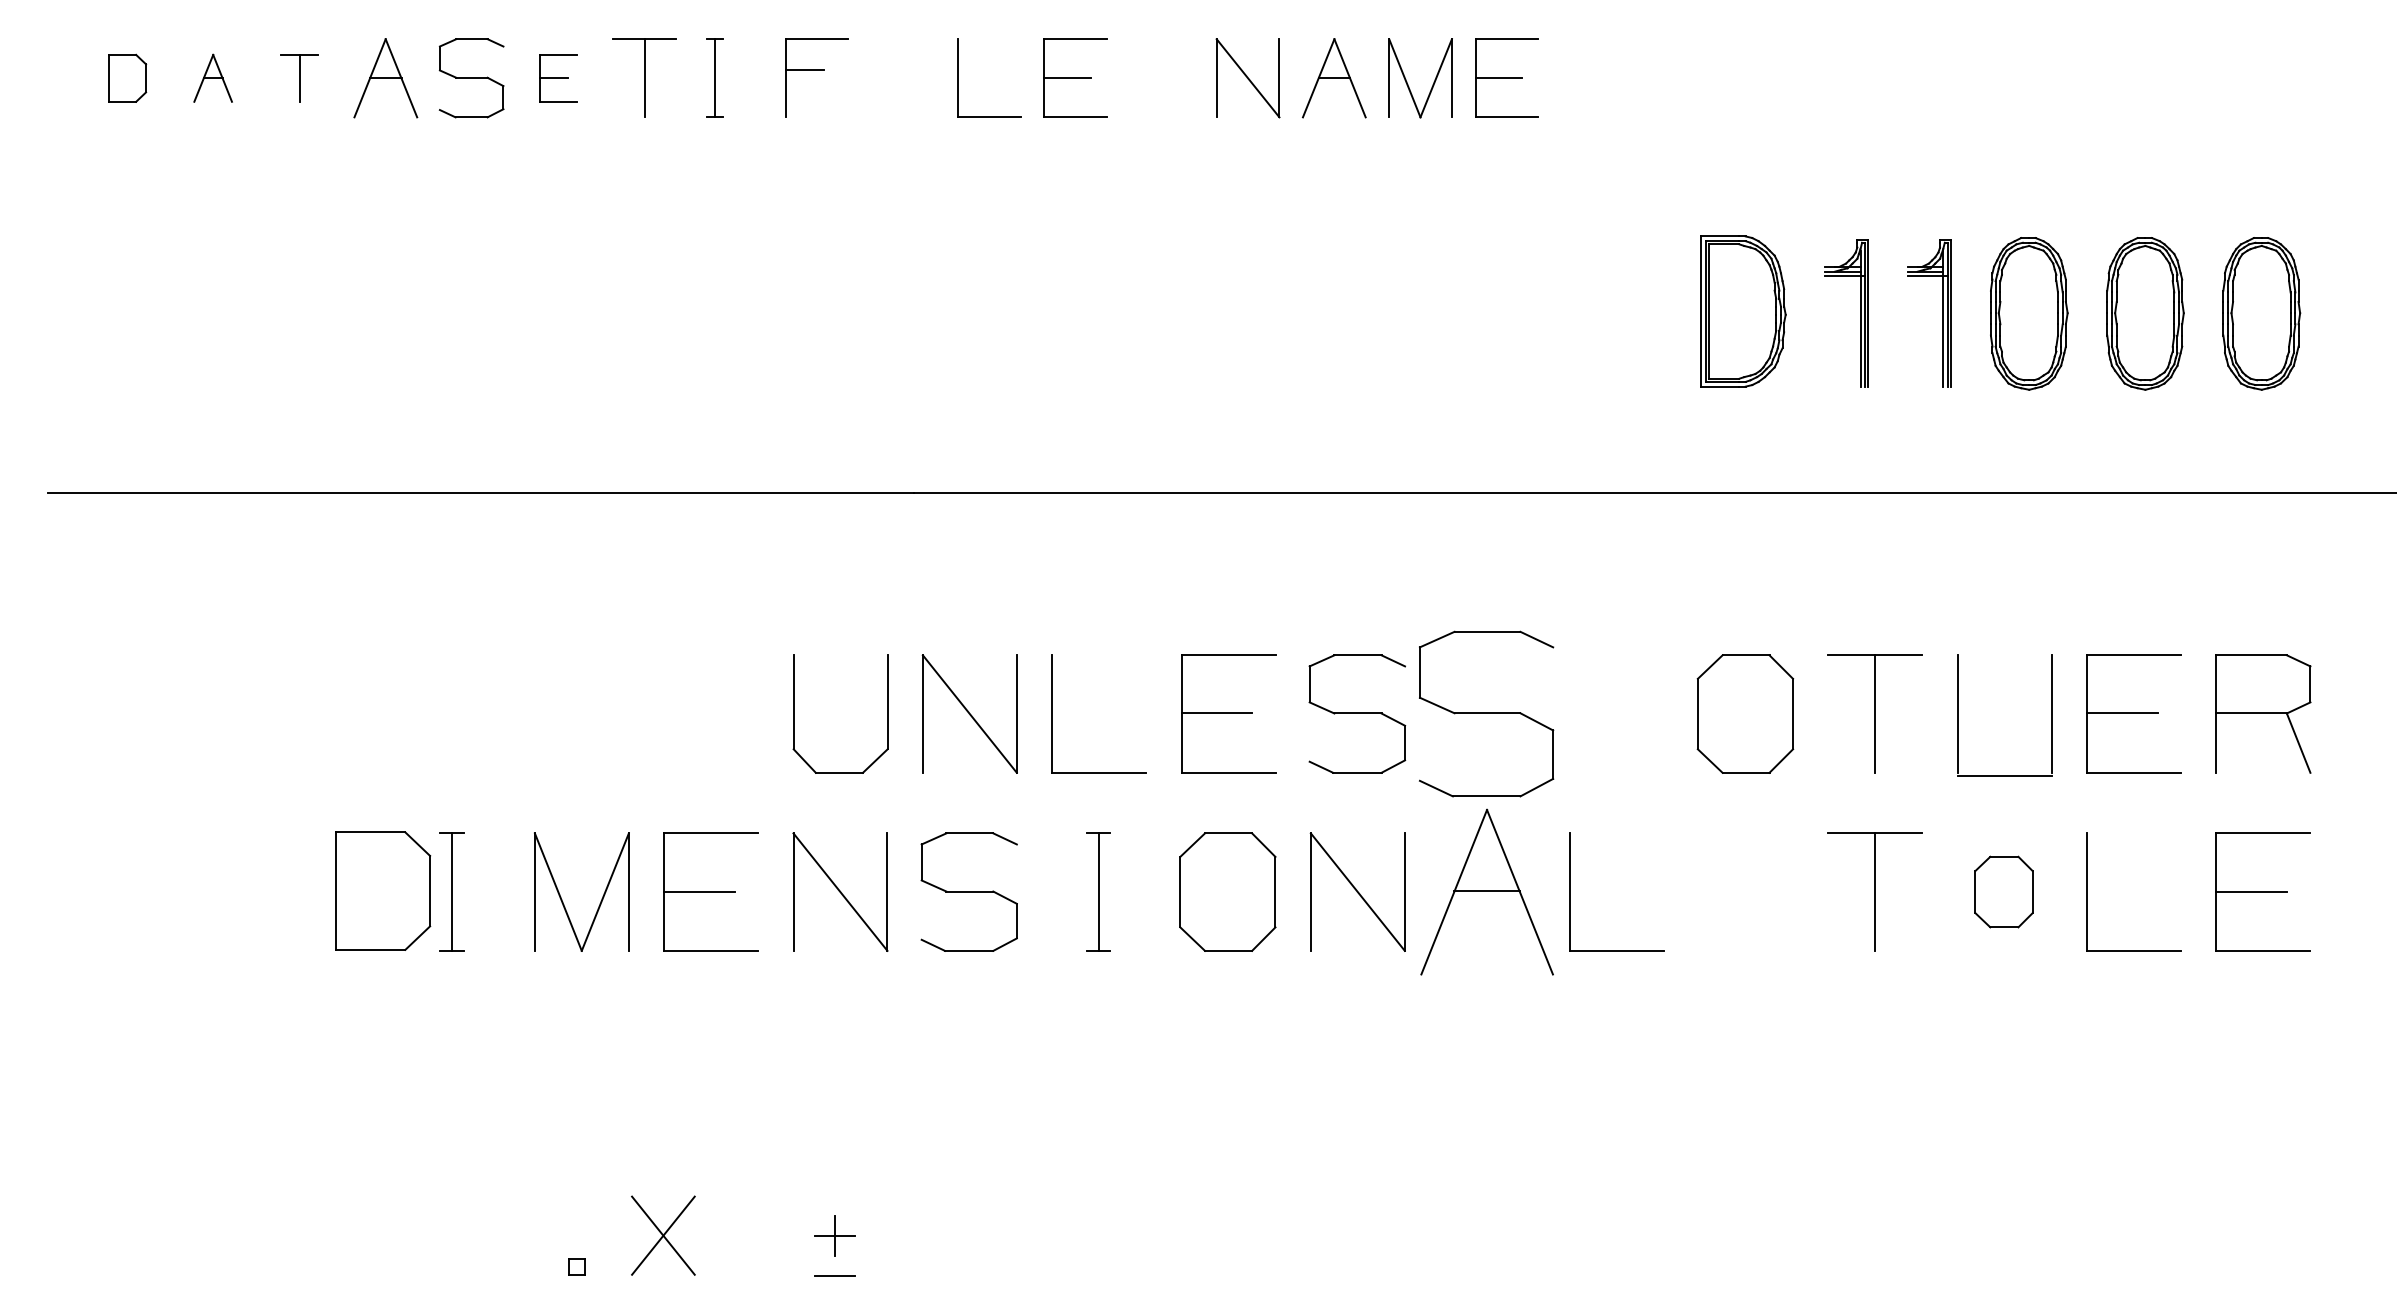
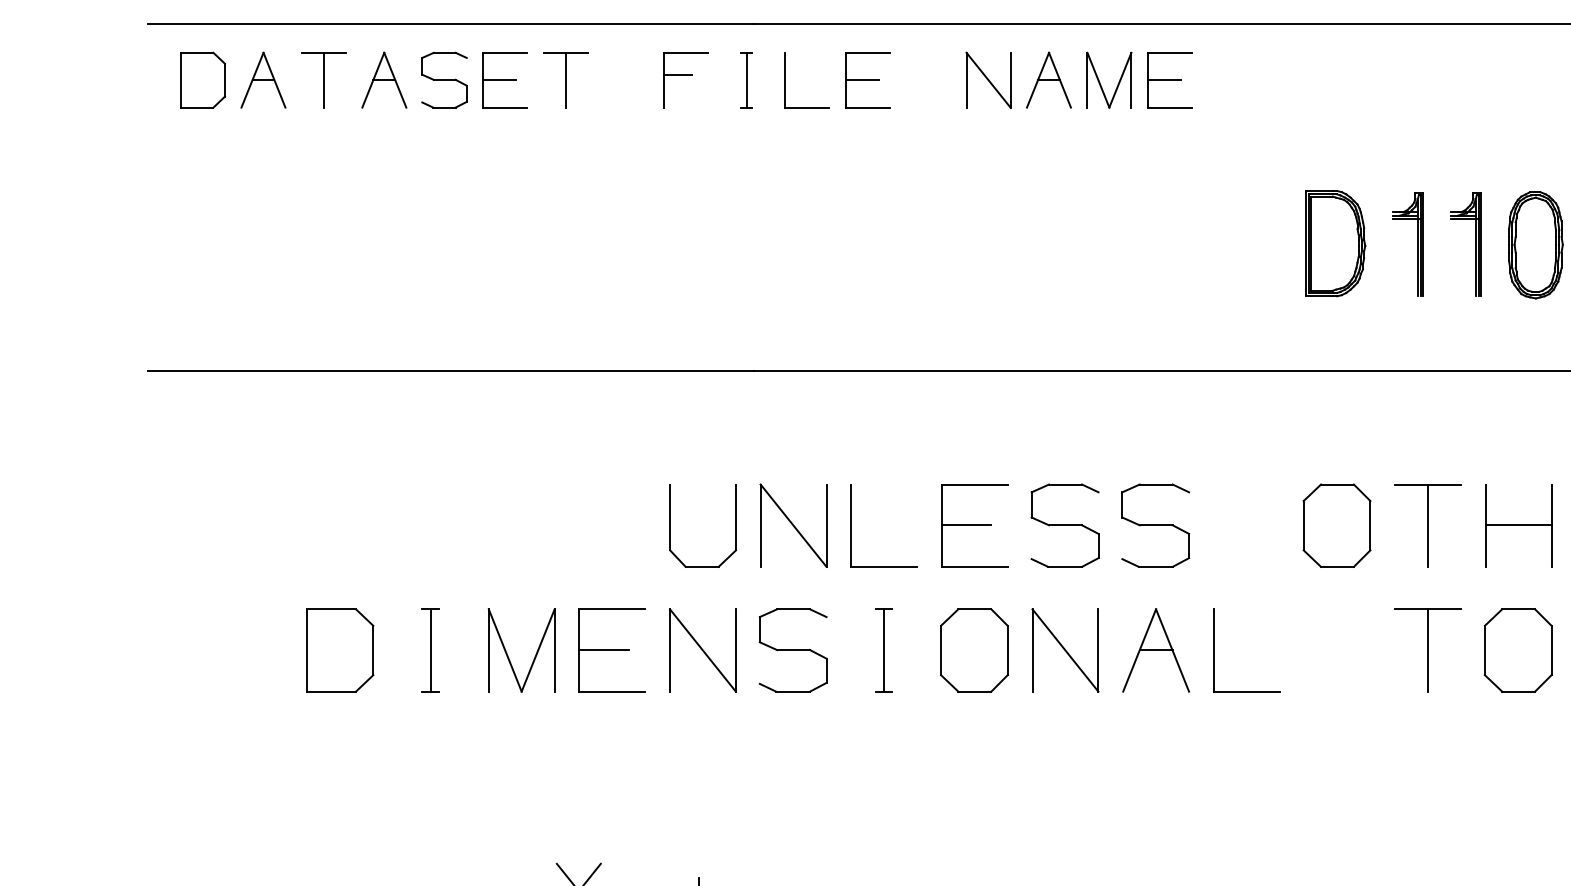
part: (299, 77) -> (323, 79), size x1.67
part: (558, 77) -> (505, 79), size x1.67
part: (714, 77) -> (746, 79), moved
part: (127, 78) -> (203, 80), size x1.67
part: (212, 78) -> (262, 80), size x1.67
part: (1486, 713) -> (1155, 525), size x0.71
line: (2004, 776) -> (1518, 525), moved
part: (383, 890) -> (340, 650), moved
part: (1487, 891) -> (1156, 650), size x0.71
part: (2003, 891) -> (1517, 650), size x1.67

